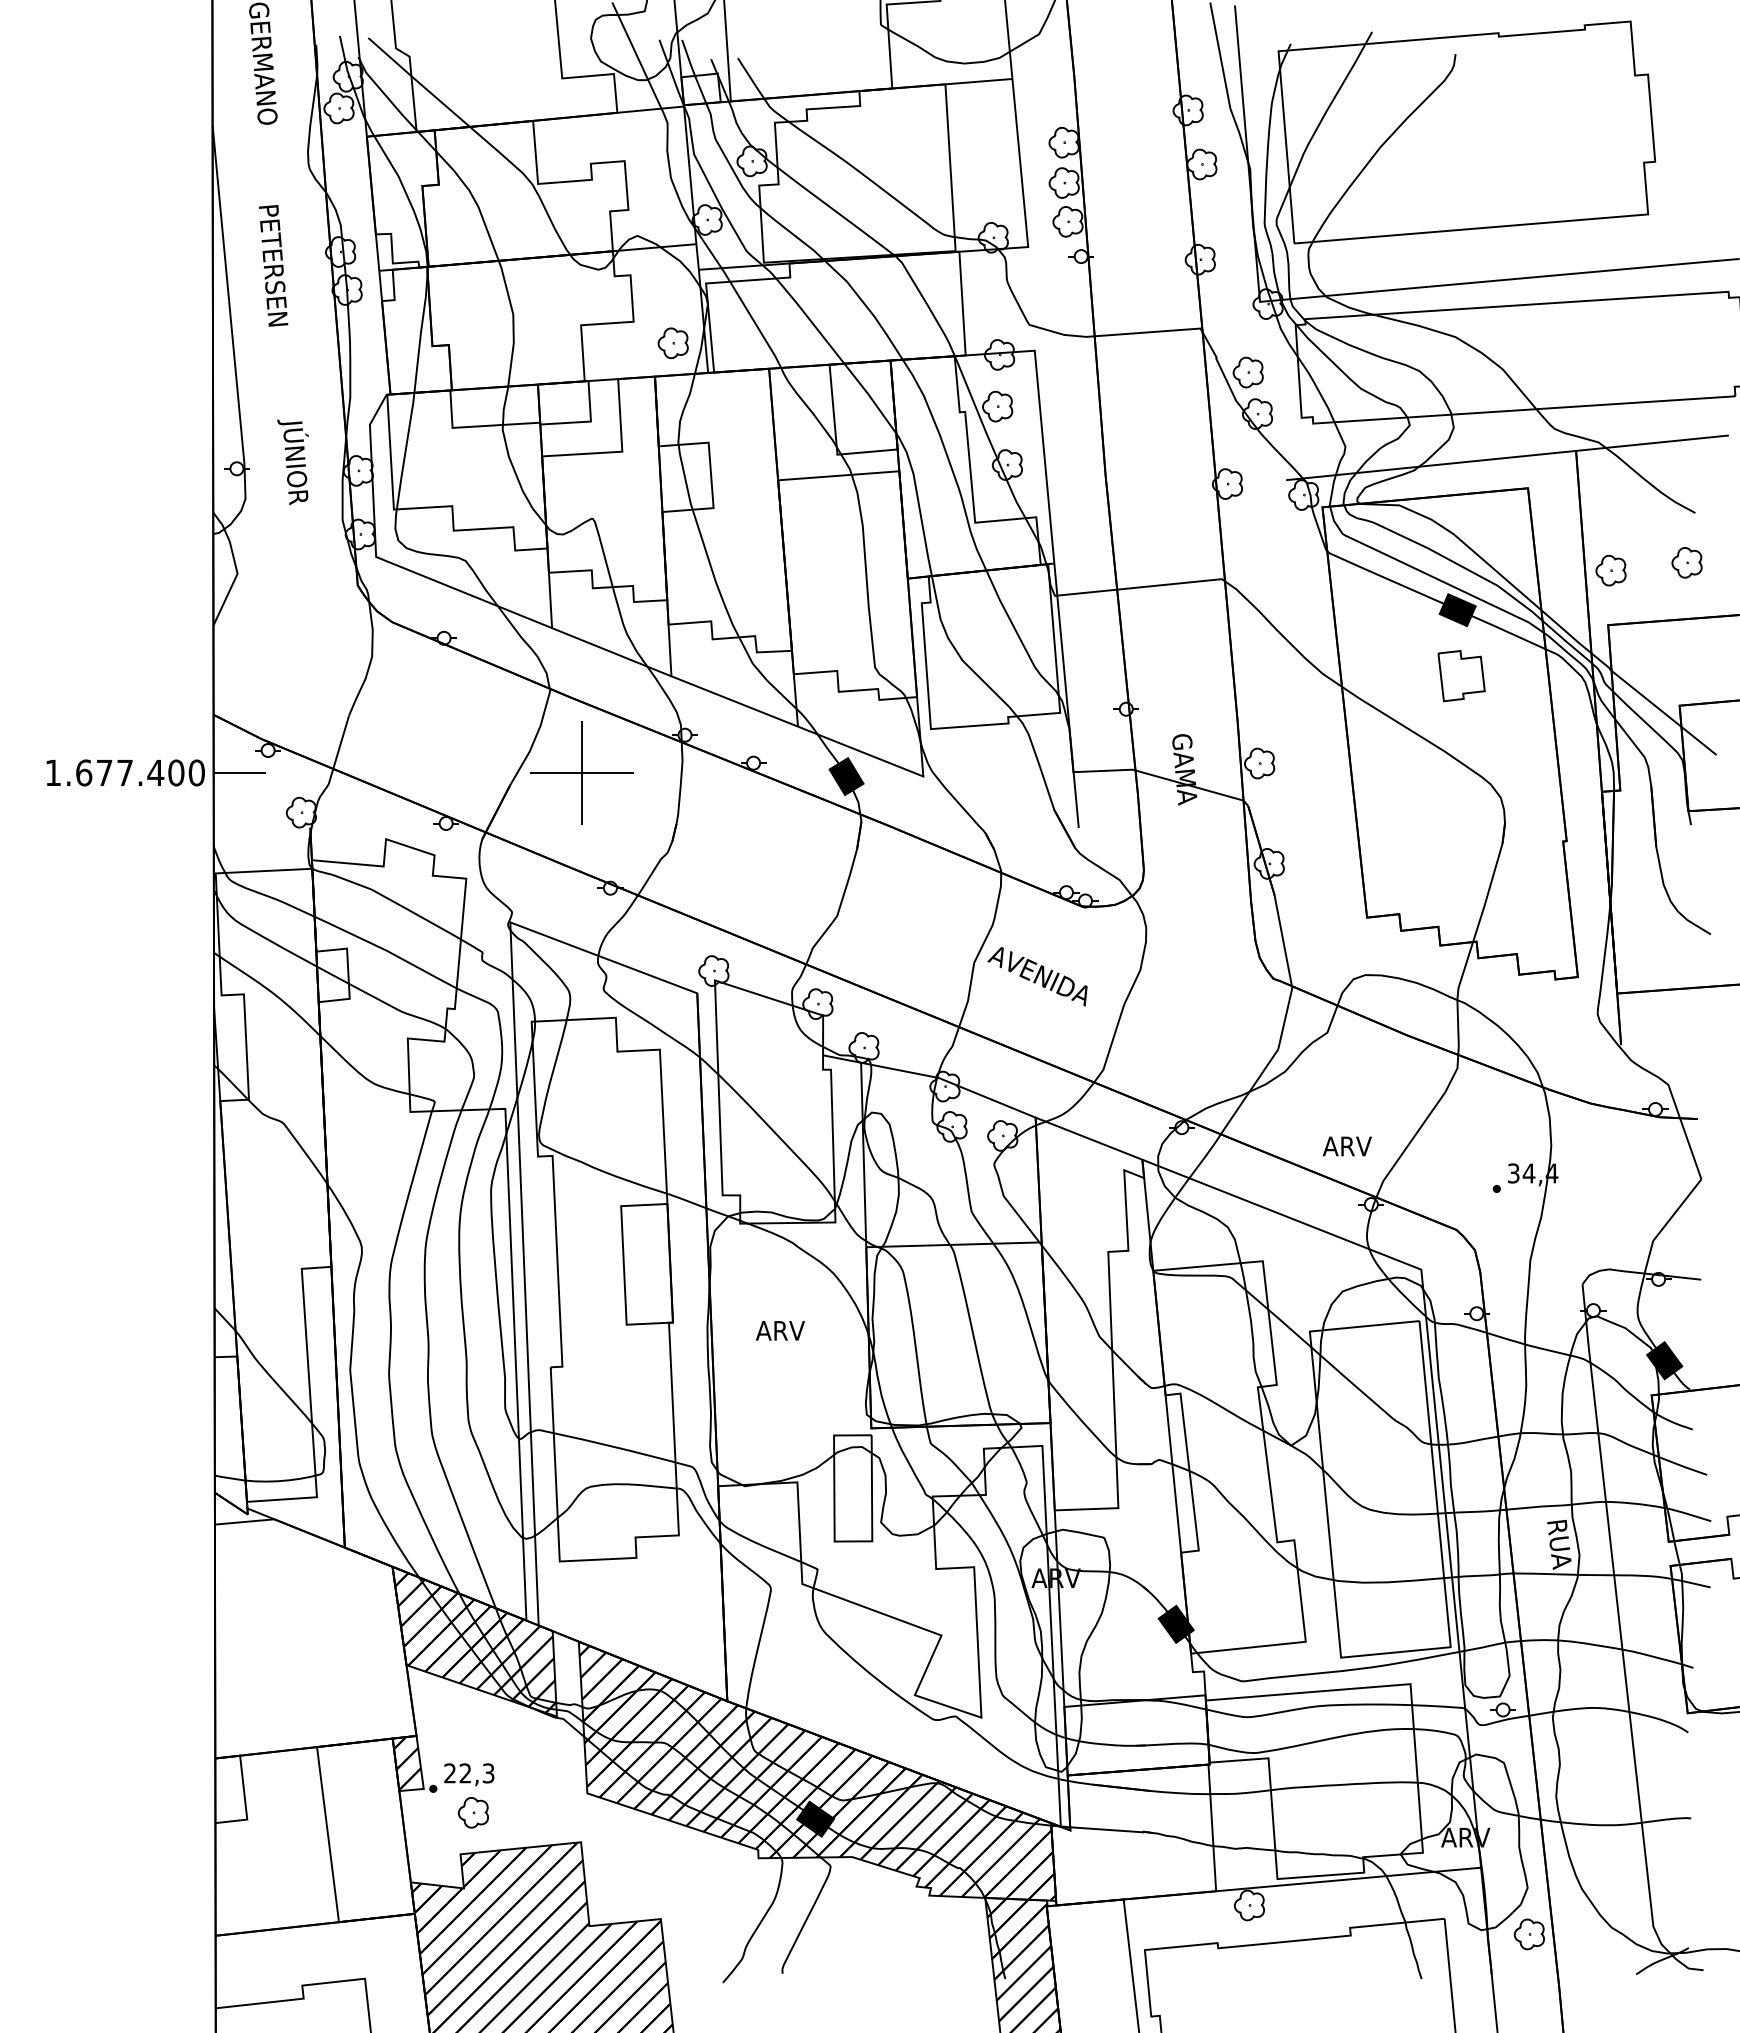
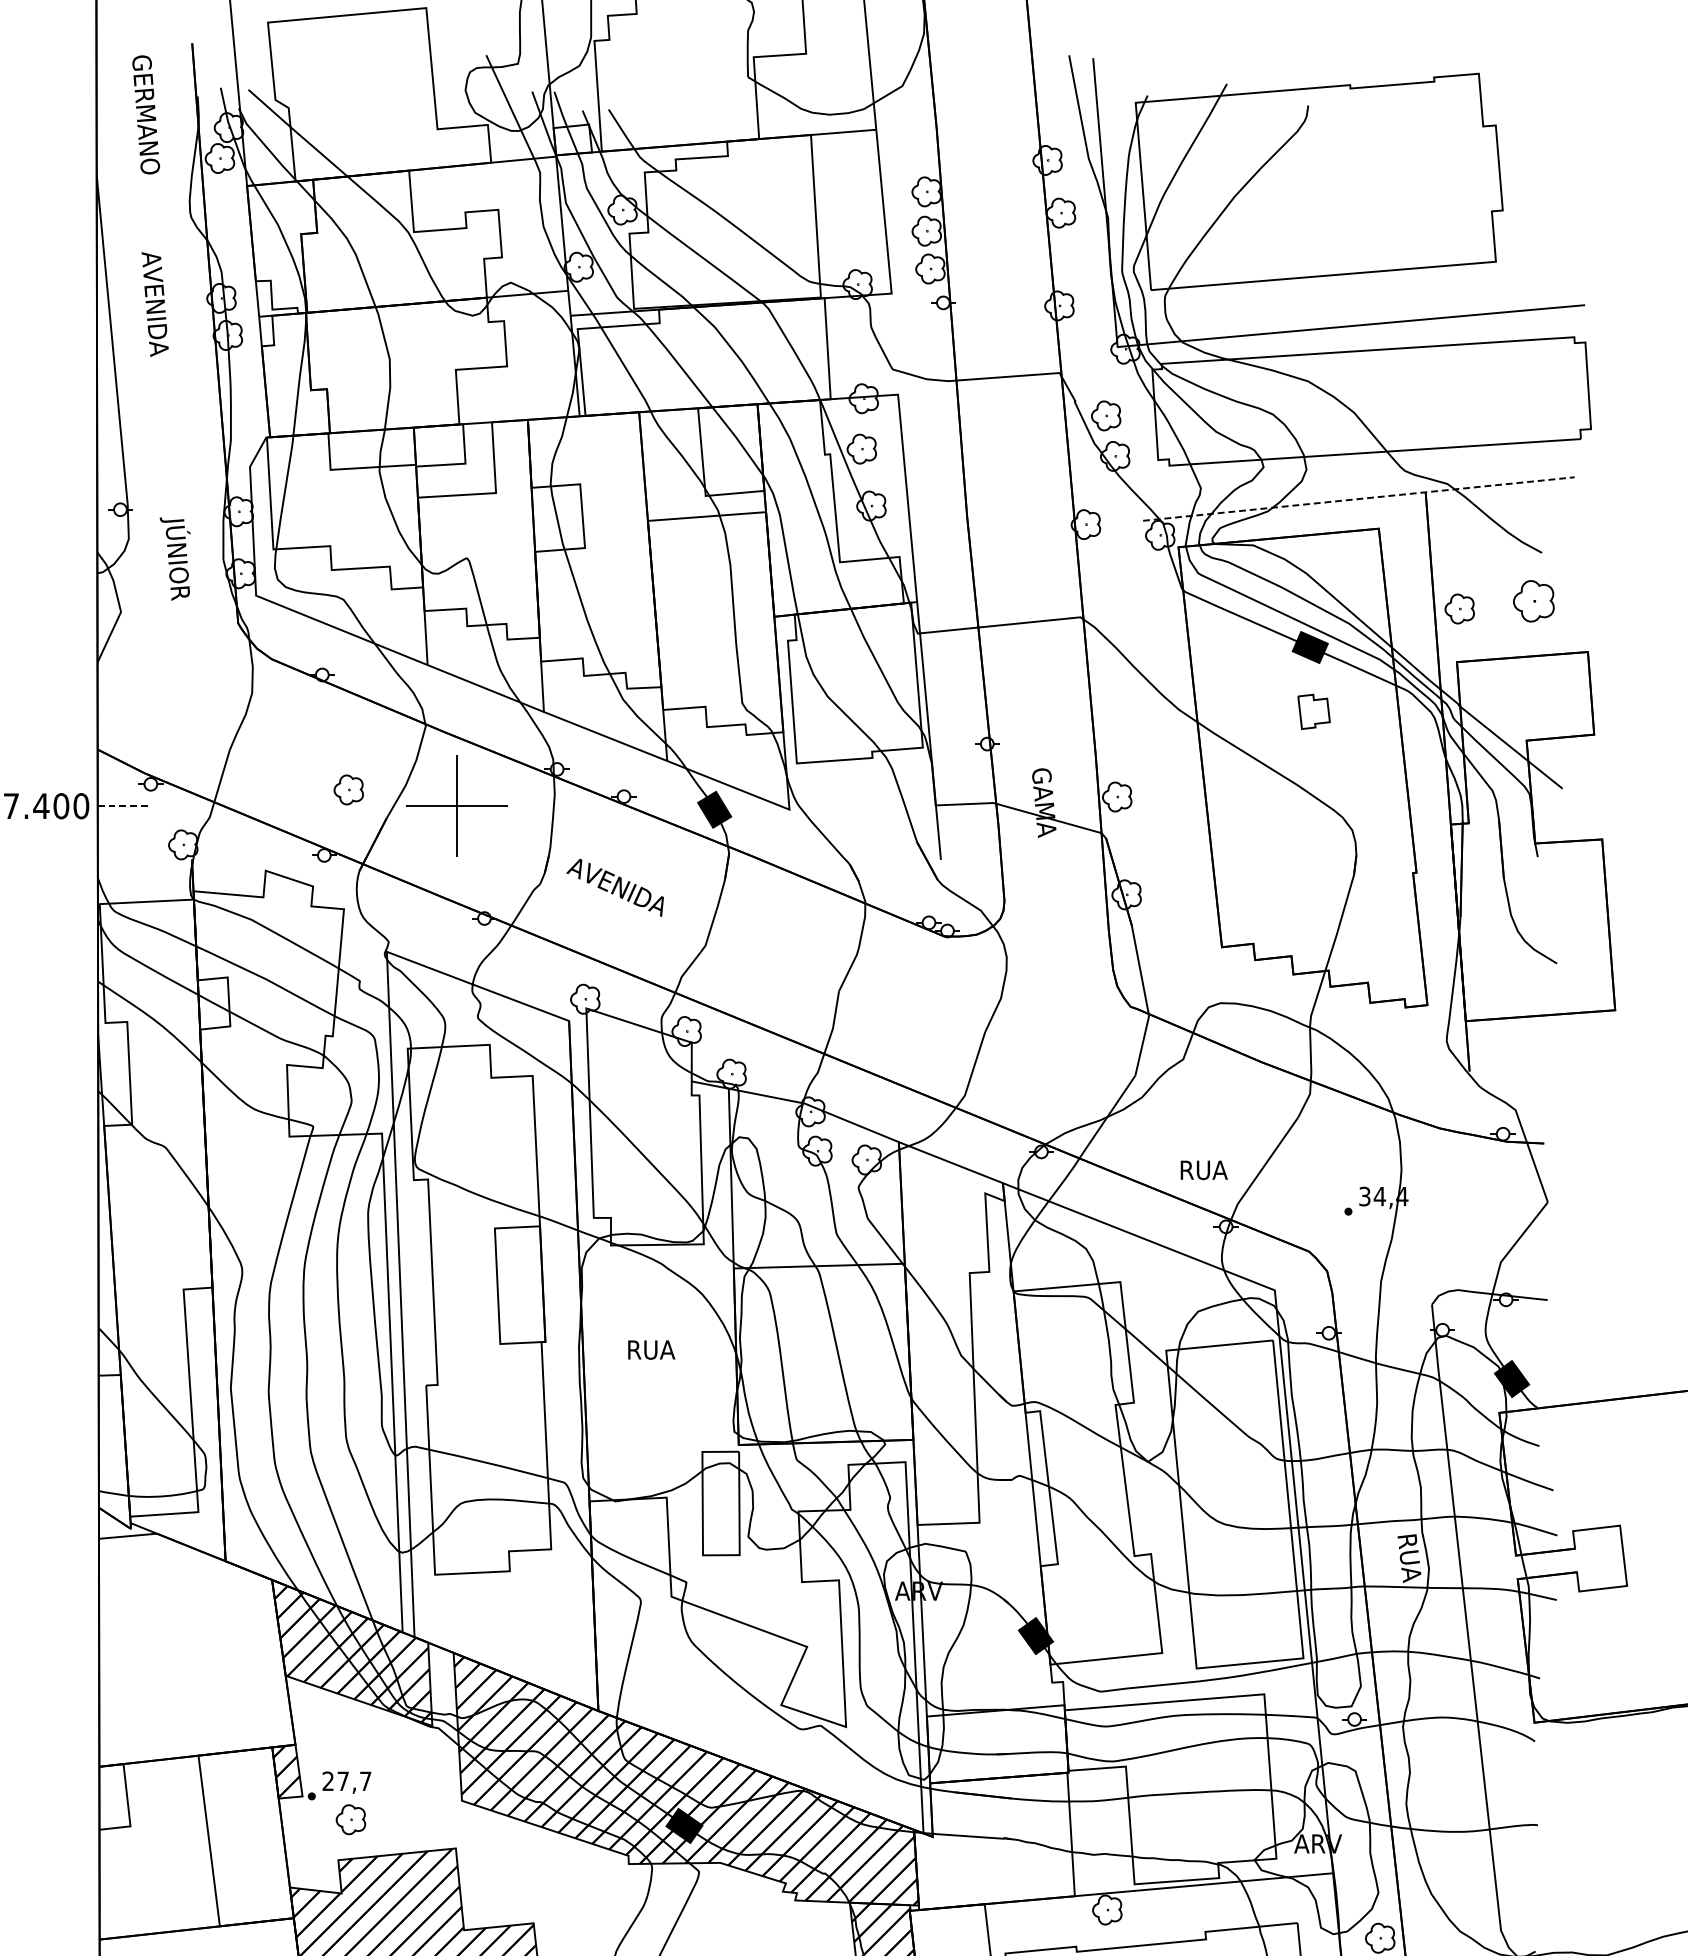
text: (273, 265) -> (156, 311), PETERSEN -> AVENIDA
part: (672, 343) -> (348, 790), moved
line: (1508, 457) -> (1359, 498), solid -> dashed
text: (292, 462) -> (174, 559), moved
part: (1686, 562) -> (1533, 601), size x1.4
part: (1461, 676) -> (1314, 712), size x0.7
line: (240, 772) -> (123, 805), solid -> dashed
text: (1037, 976) -> (615, 887), moved
text: (1347, 1146) -> (1202, 1170), ARV -> RUA
text: (780, 1330) -> (650, 1349), ARV -> RUA
text: (476, 1773) -> (353, 1781), 22,3 -> 27,7

